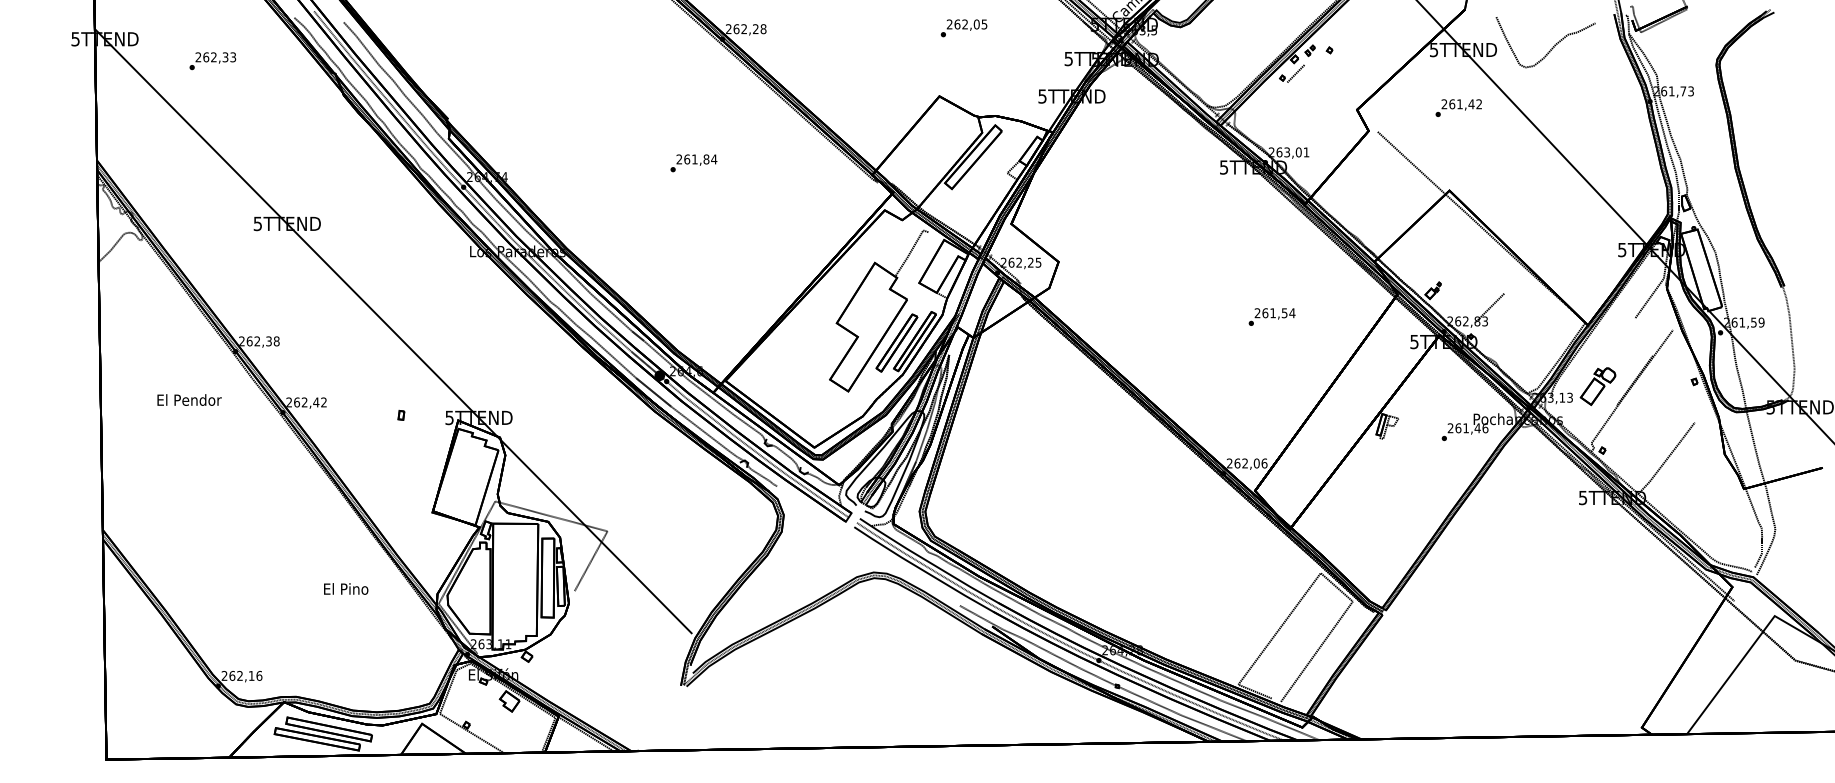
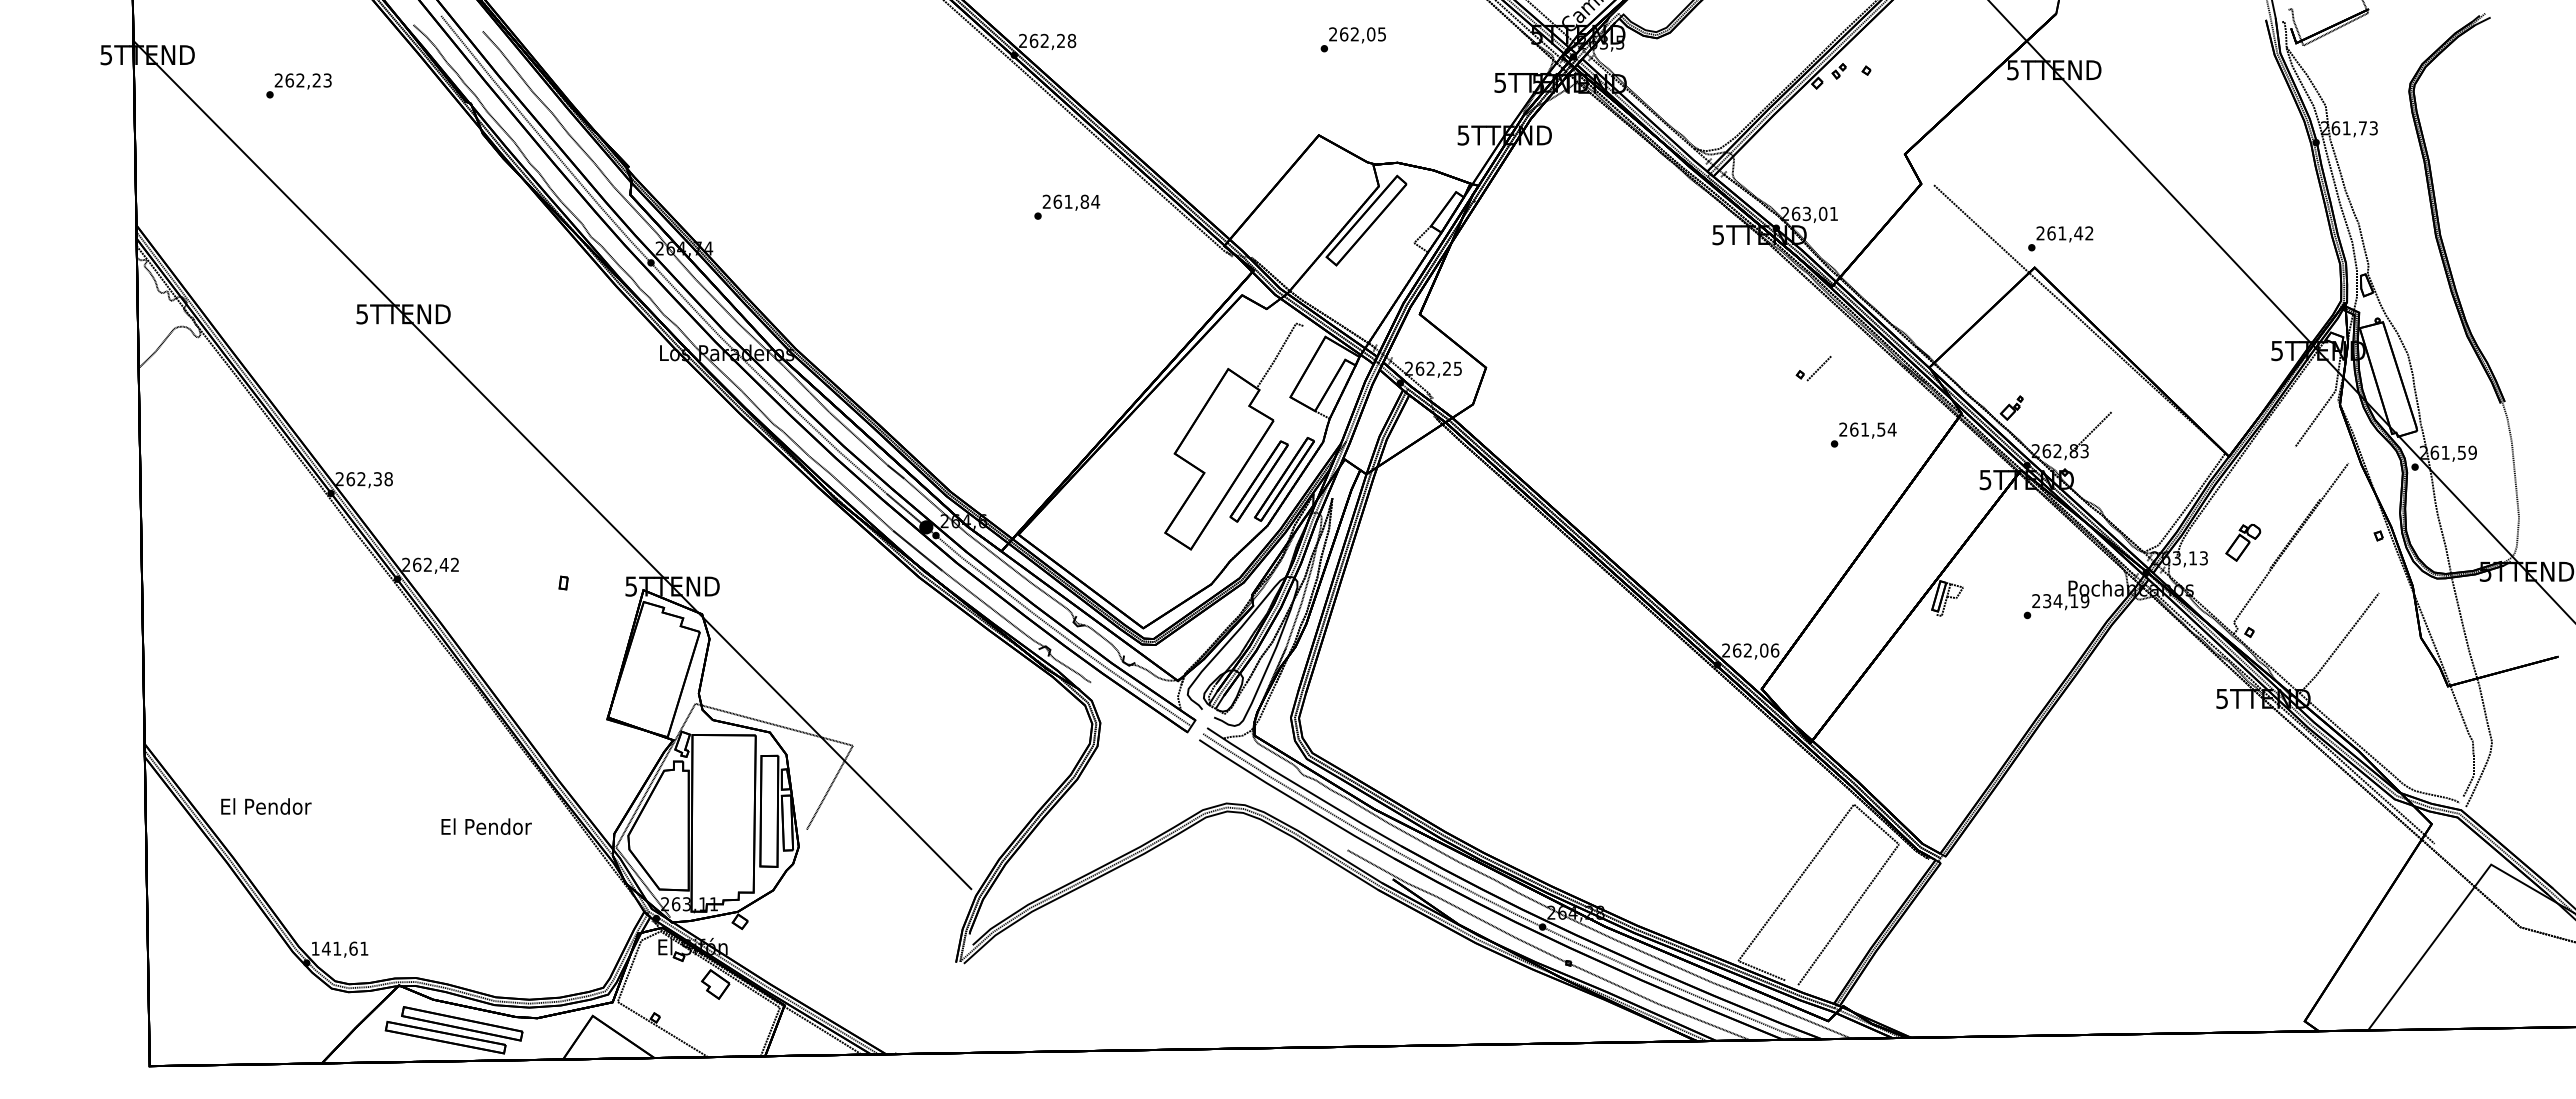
curve: (1551, 48) -> (2178, 67), removed
text: (225, 57) -> (316, 80), 262,33 -> 262,23
part: (1291, 73) -> (1813, 368), moved
text: (1458, 107) -> (2060, 238), moved
text: (694, 162) -> (1067, 206), moved
text: (1271, 316) -> (1863, 434), moved
part: (1598, 386) -> (2243, 542), size x0.7
text: (189, 400) -> (266, 806), moved
text: (1472, 428) -> (2066, 601), 261,46 -> 234,19
text: (346, 588) -> (486, 826), El Pino -> El Pendor
text: (241, 675) -> (339, 948), 262,16 -> 141,61

